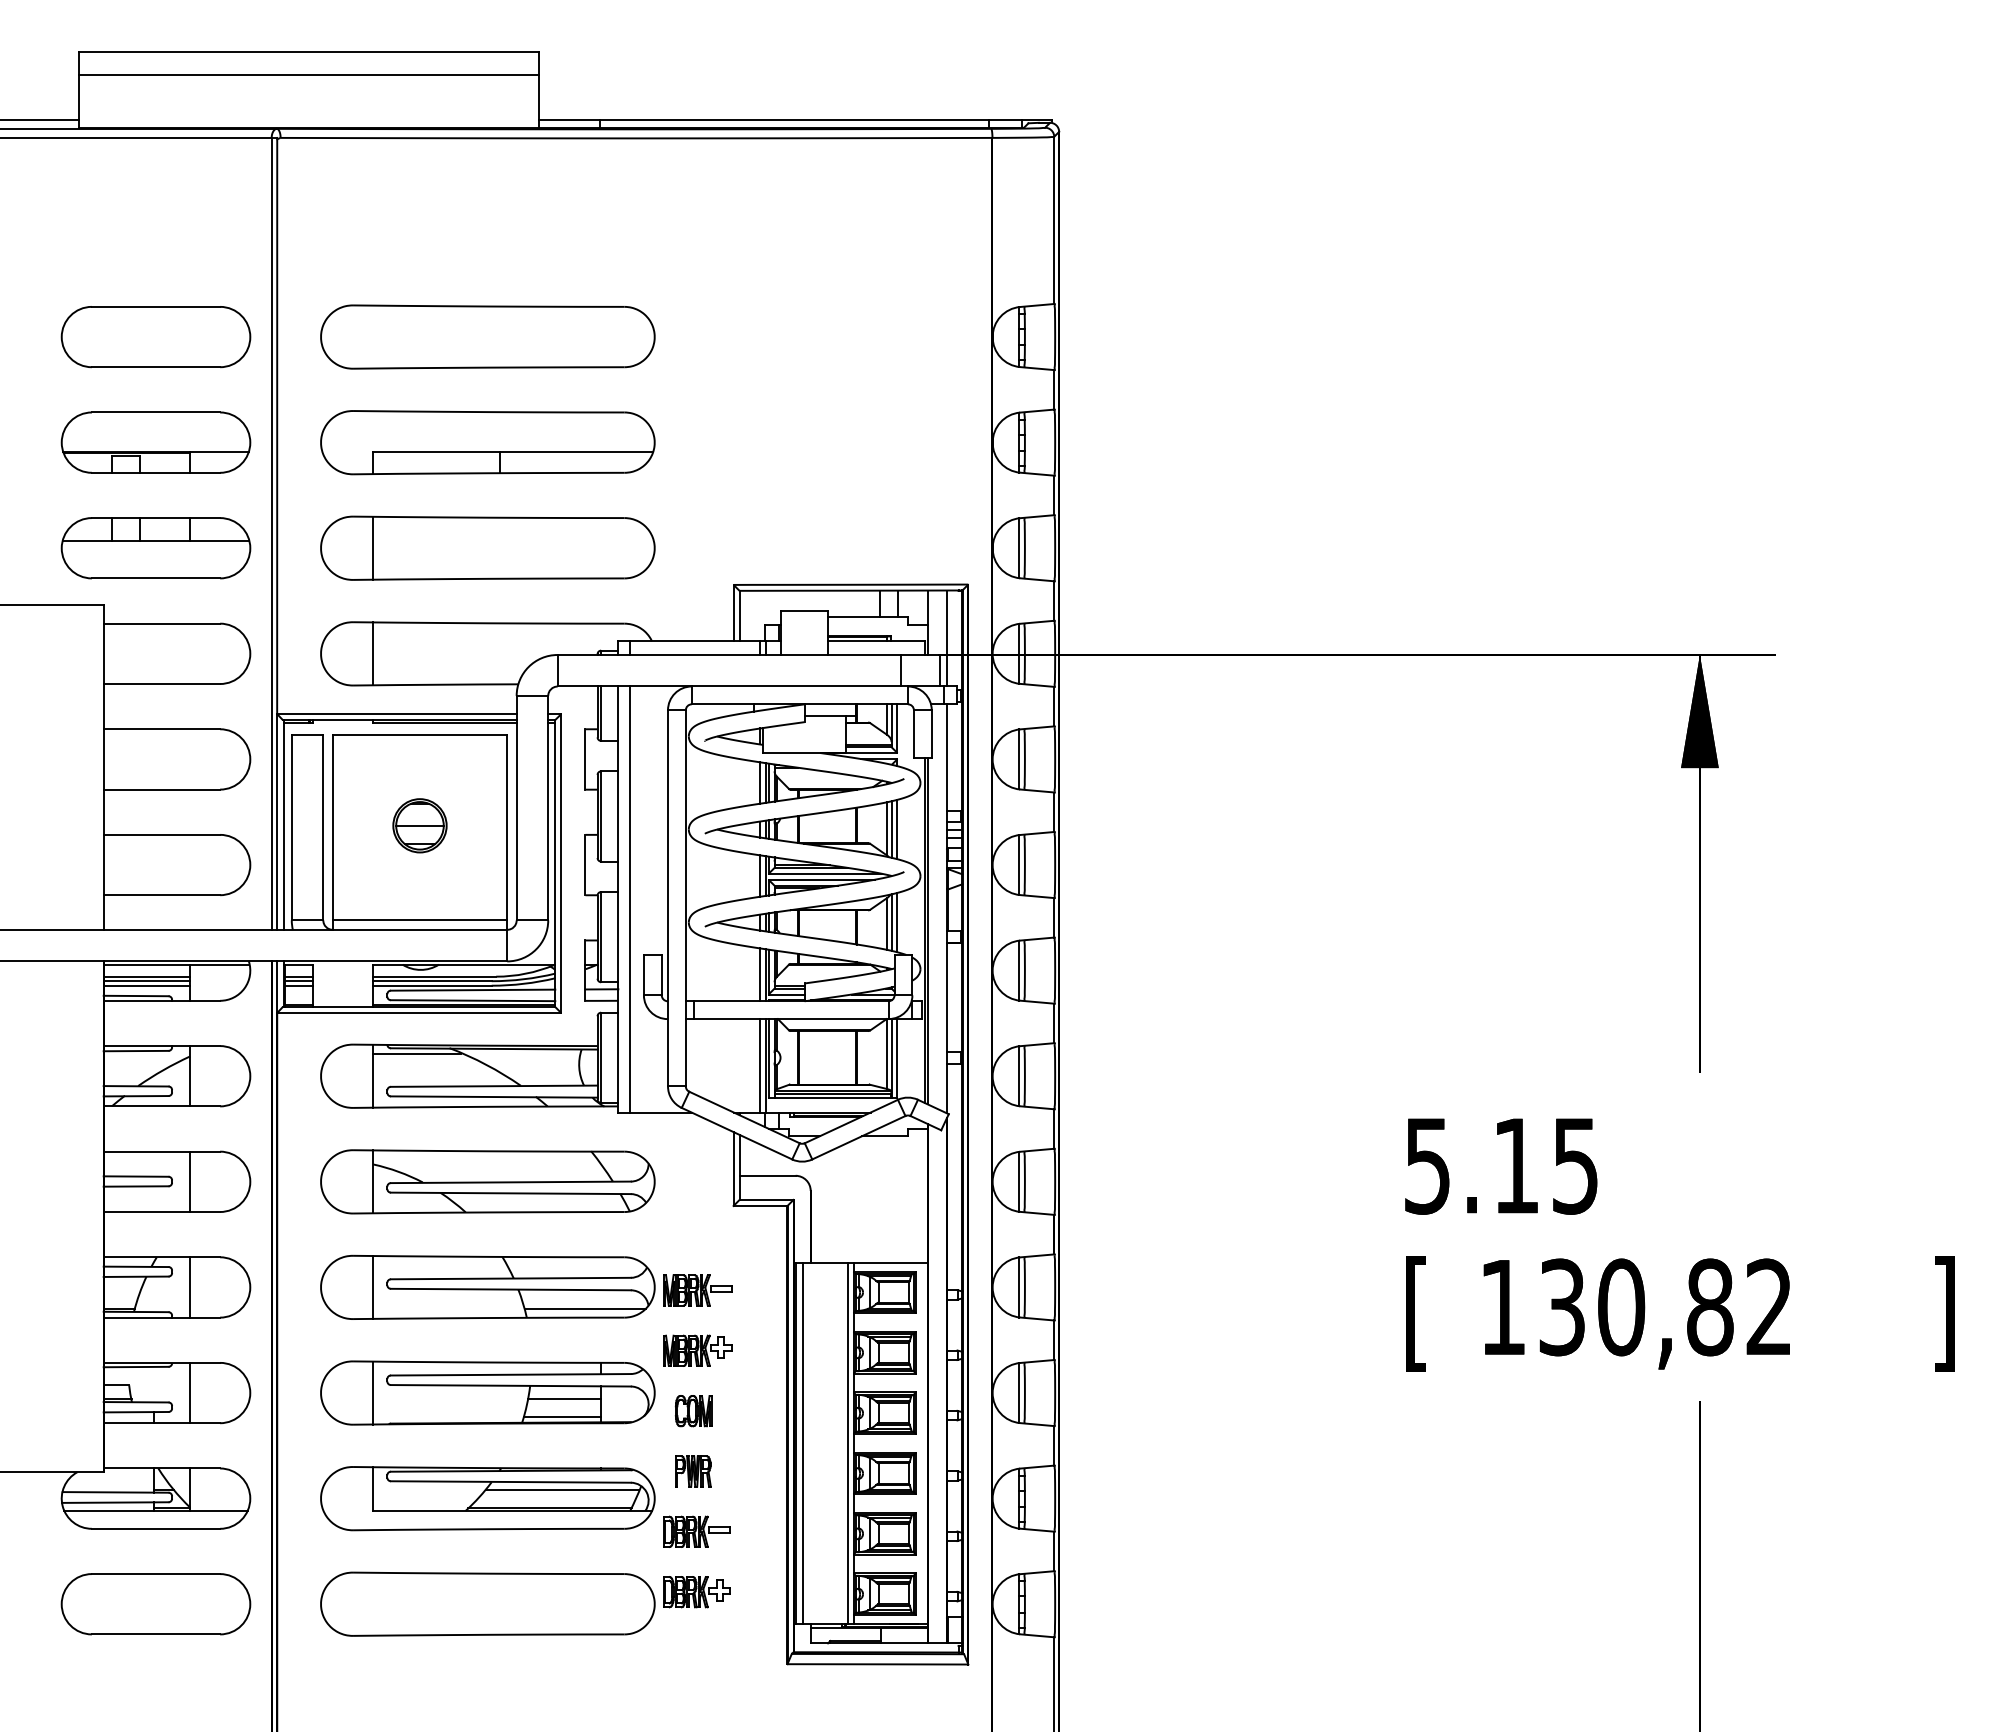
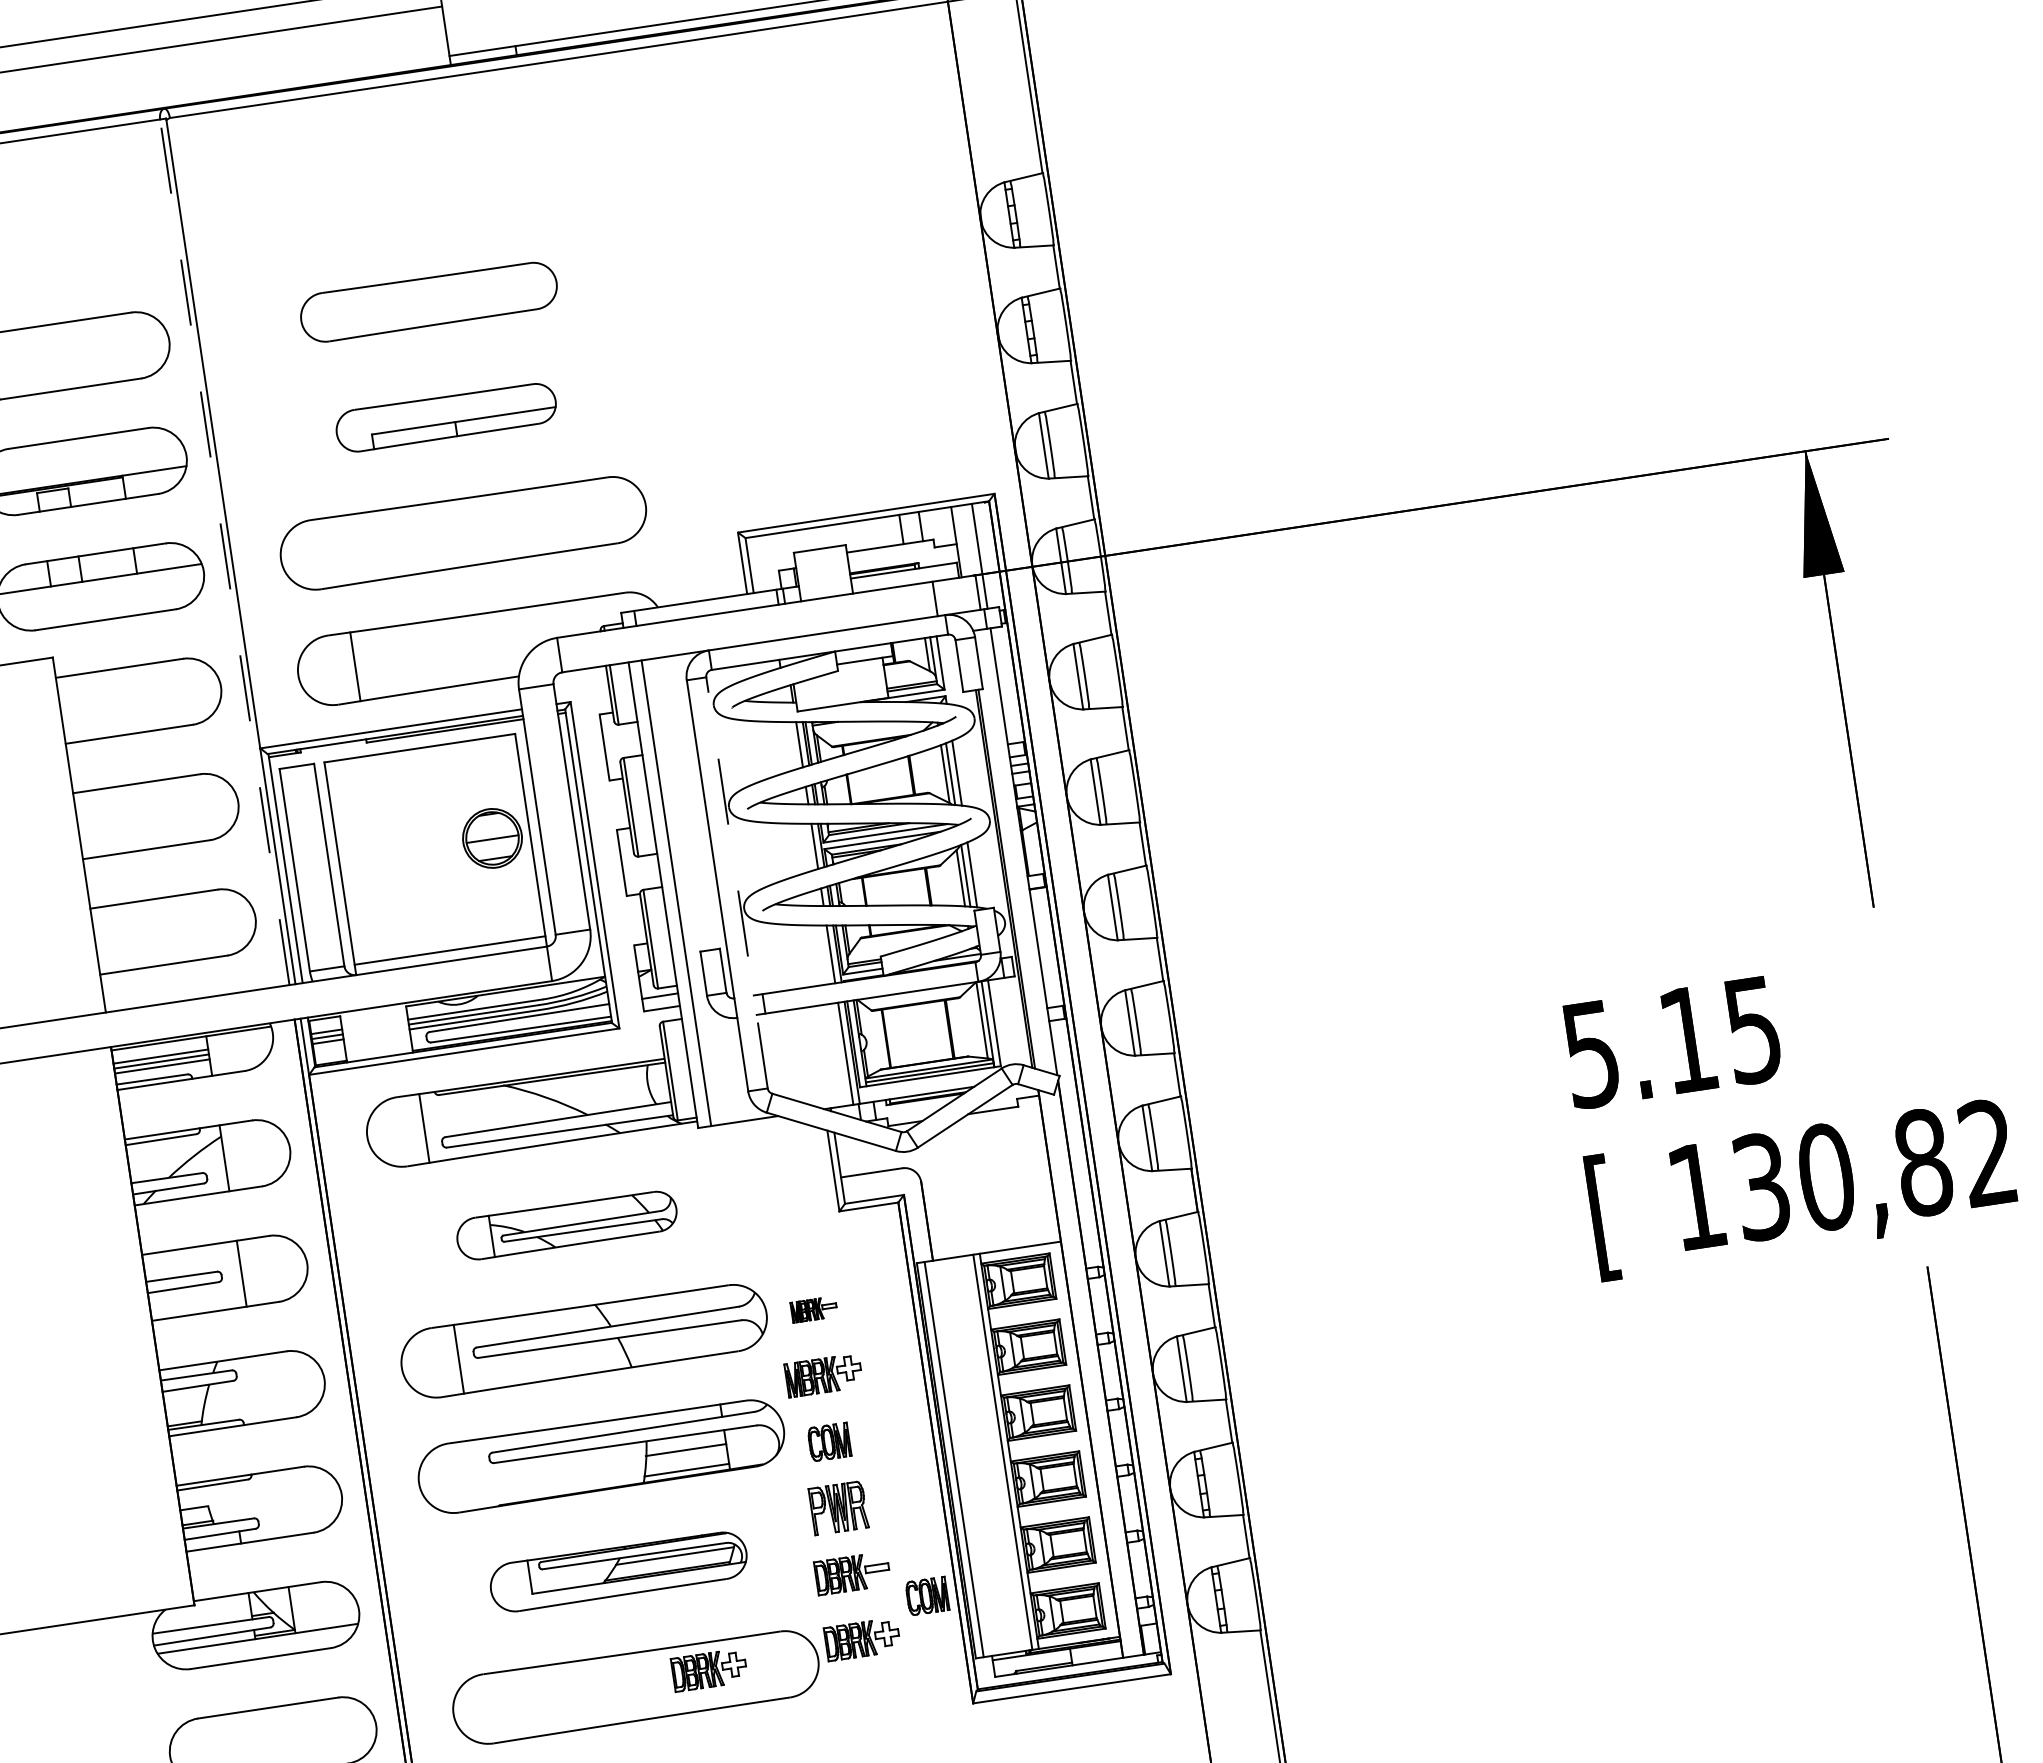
part: (487, 336) -> (428, 301), size x0.7
part: (487, 442) -> (445, 417), size x0.6
line: (271, 533) -> (224, 551), solid -> dashed
line: (373, 547) -> (338, 550), removed
part: (419, 825) -> (491, 838), moved
line: (685, 897) -> (736, 882), solid -> dashed
line: (417, 1053) -> (469, 1096), removed
part: (487, 1181) -> (566, 1224), size x0.6
line: (190, 1287) -> (259, 1389), removed
part: (697, 1290) -> (813, 1309), size x0.6
line: (584, 1308) -> (693, 1347), removed
line: (190, 1392) -> (276, 1503), removed
line: (373, 1392) -> (476, 1474), removed
part: (693, 1471) -> (838, 1508), size x1.4
part: (487, 1498) -> (618, 1571), size x0.7
part: (760, 1562) -> (927, 1596), added
part: (555, 1599) -> (709, 1670), added

